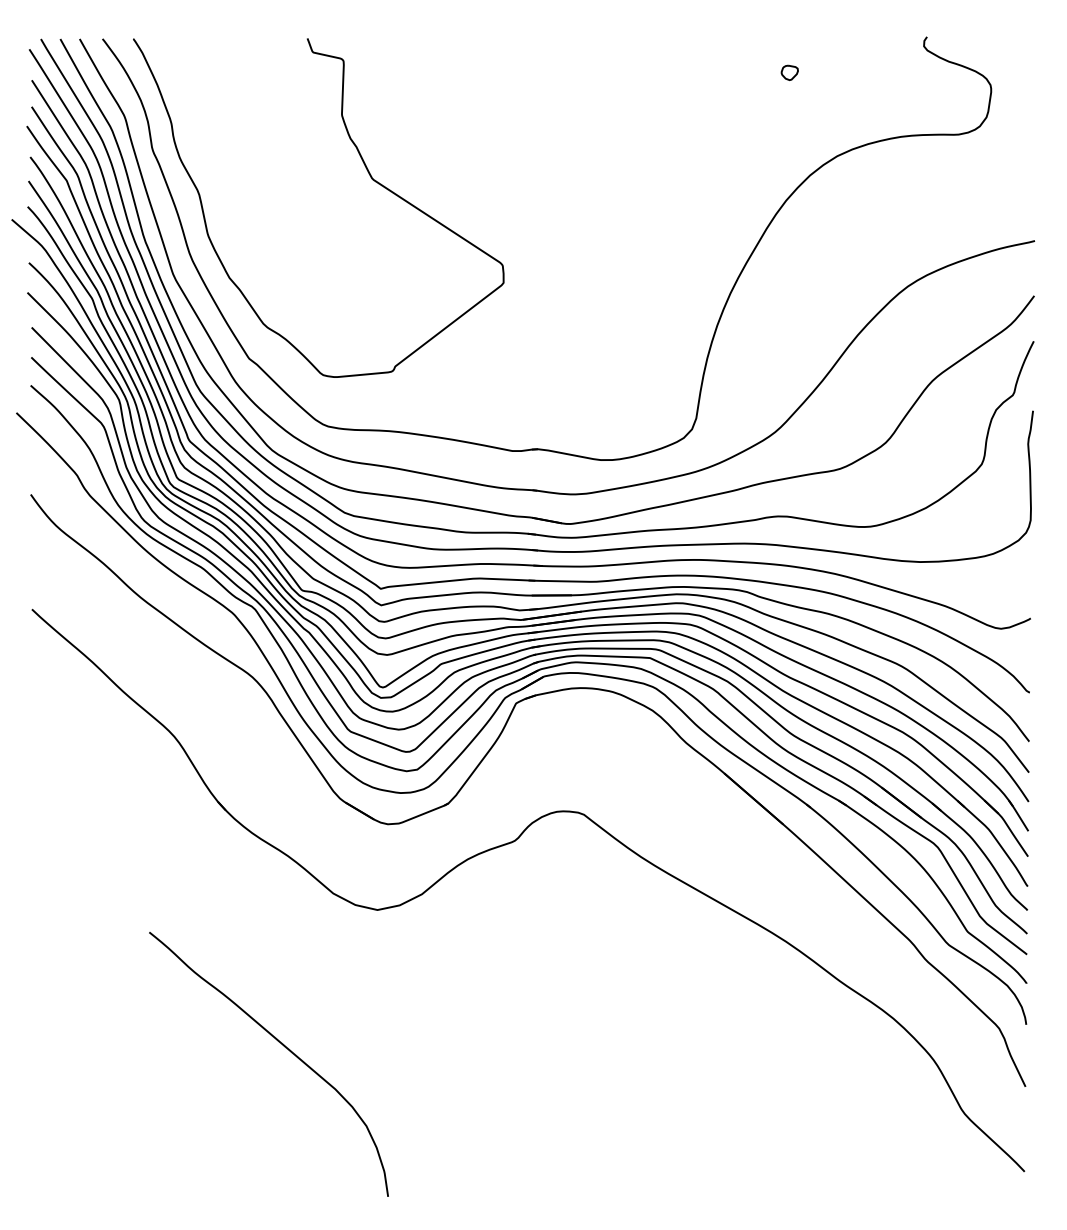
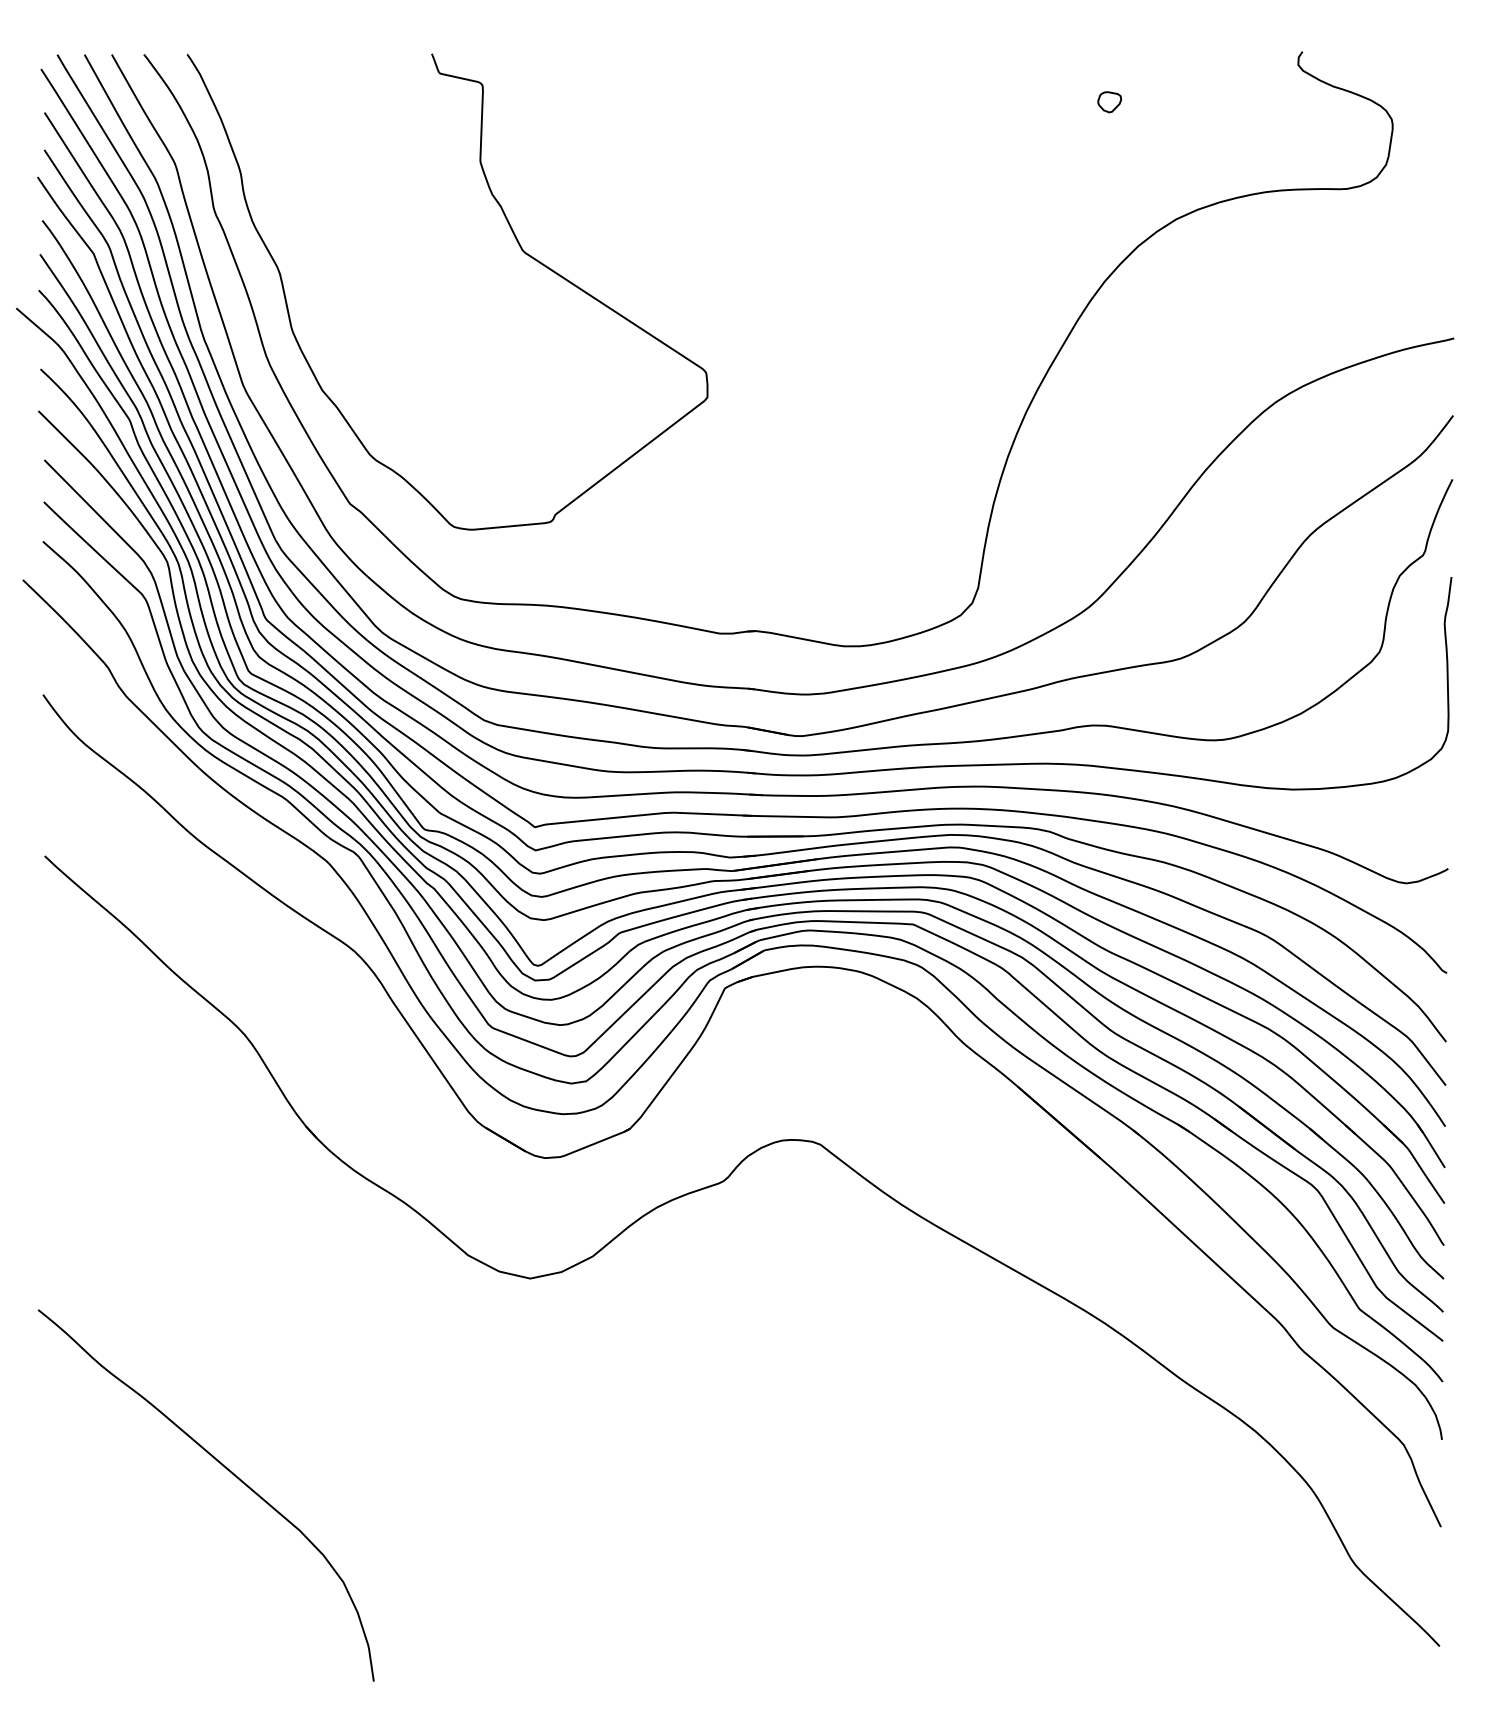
curve: (284, 1047) -> (228, 1471), moved

